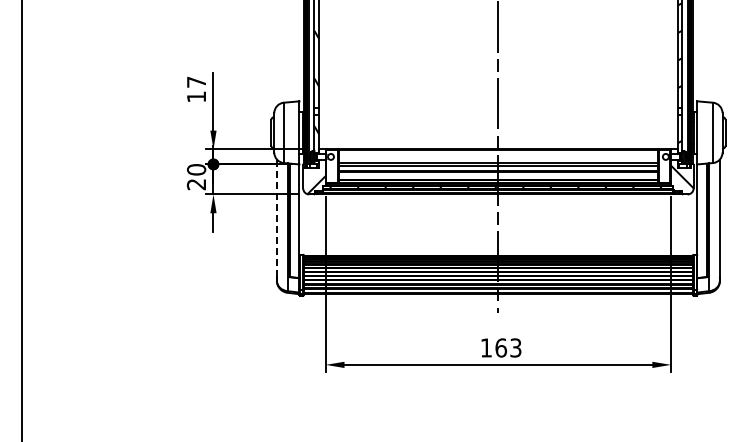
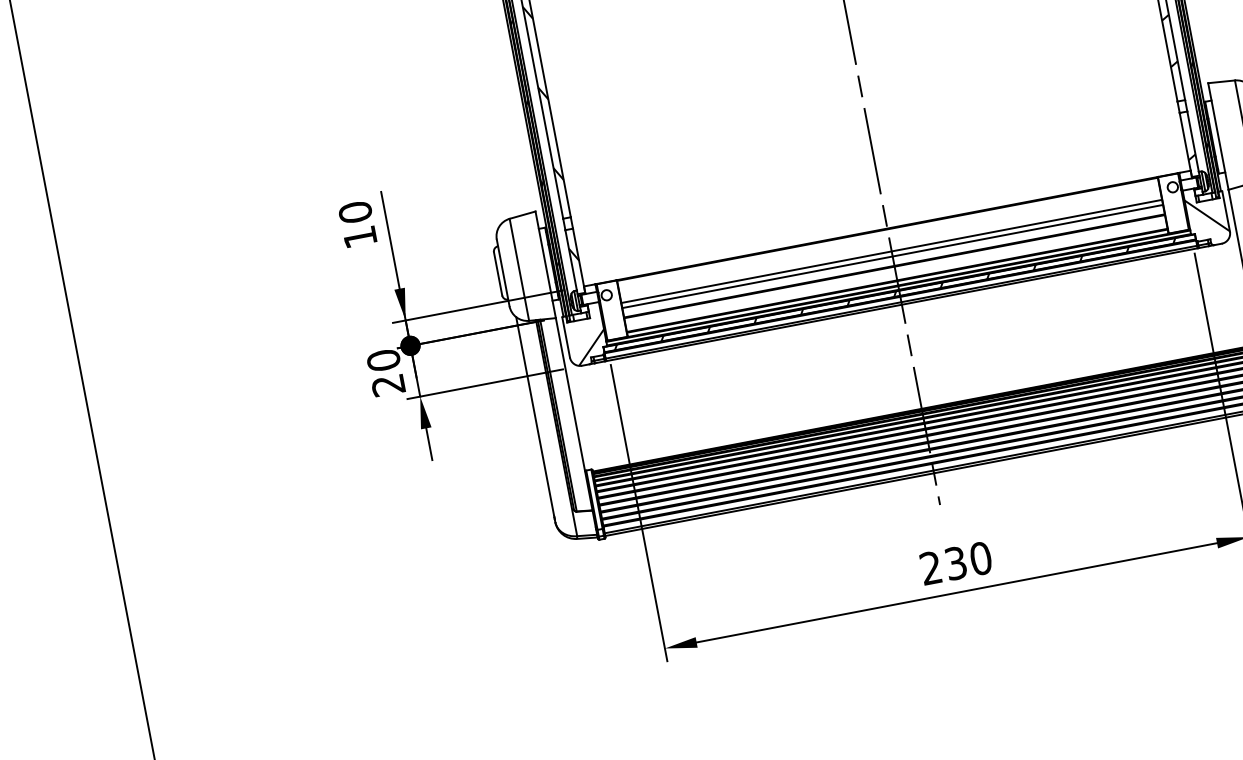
text: (196, 81) -> (355, 211), 17 -> 10
line: (276, 218) -> (534, 416), dashed -> solid
text: (500, 347) -> (954, 562), 163 -> 230

